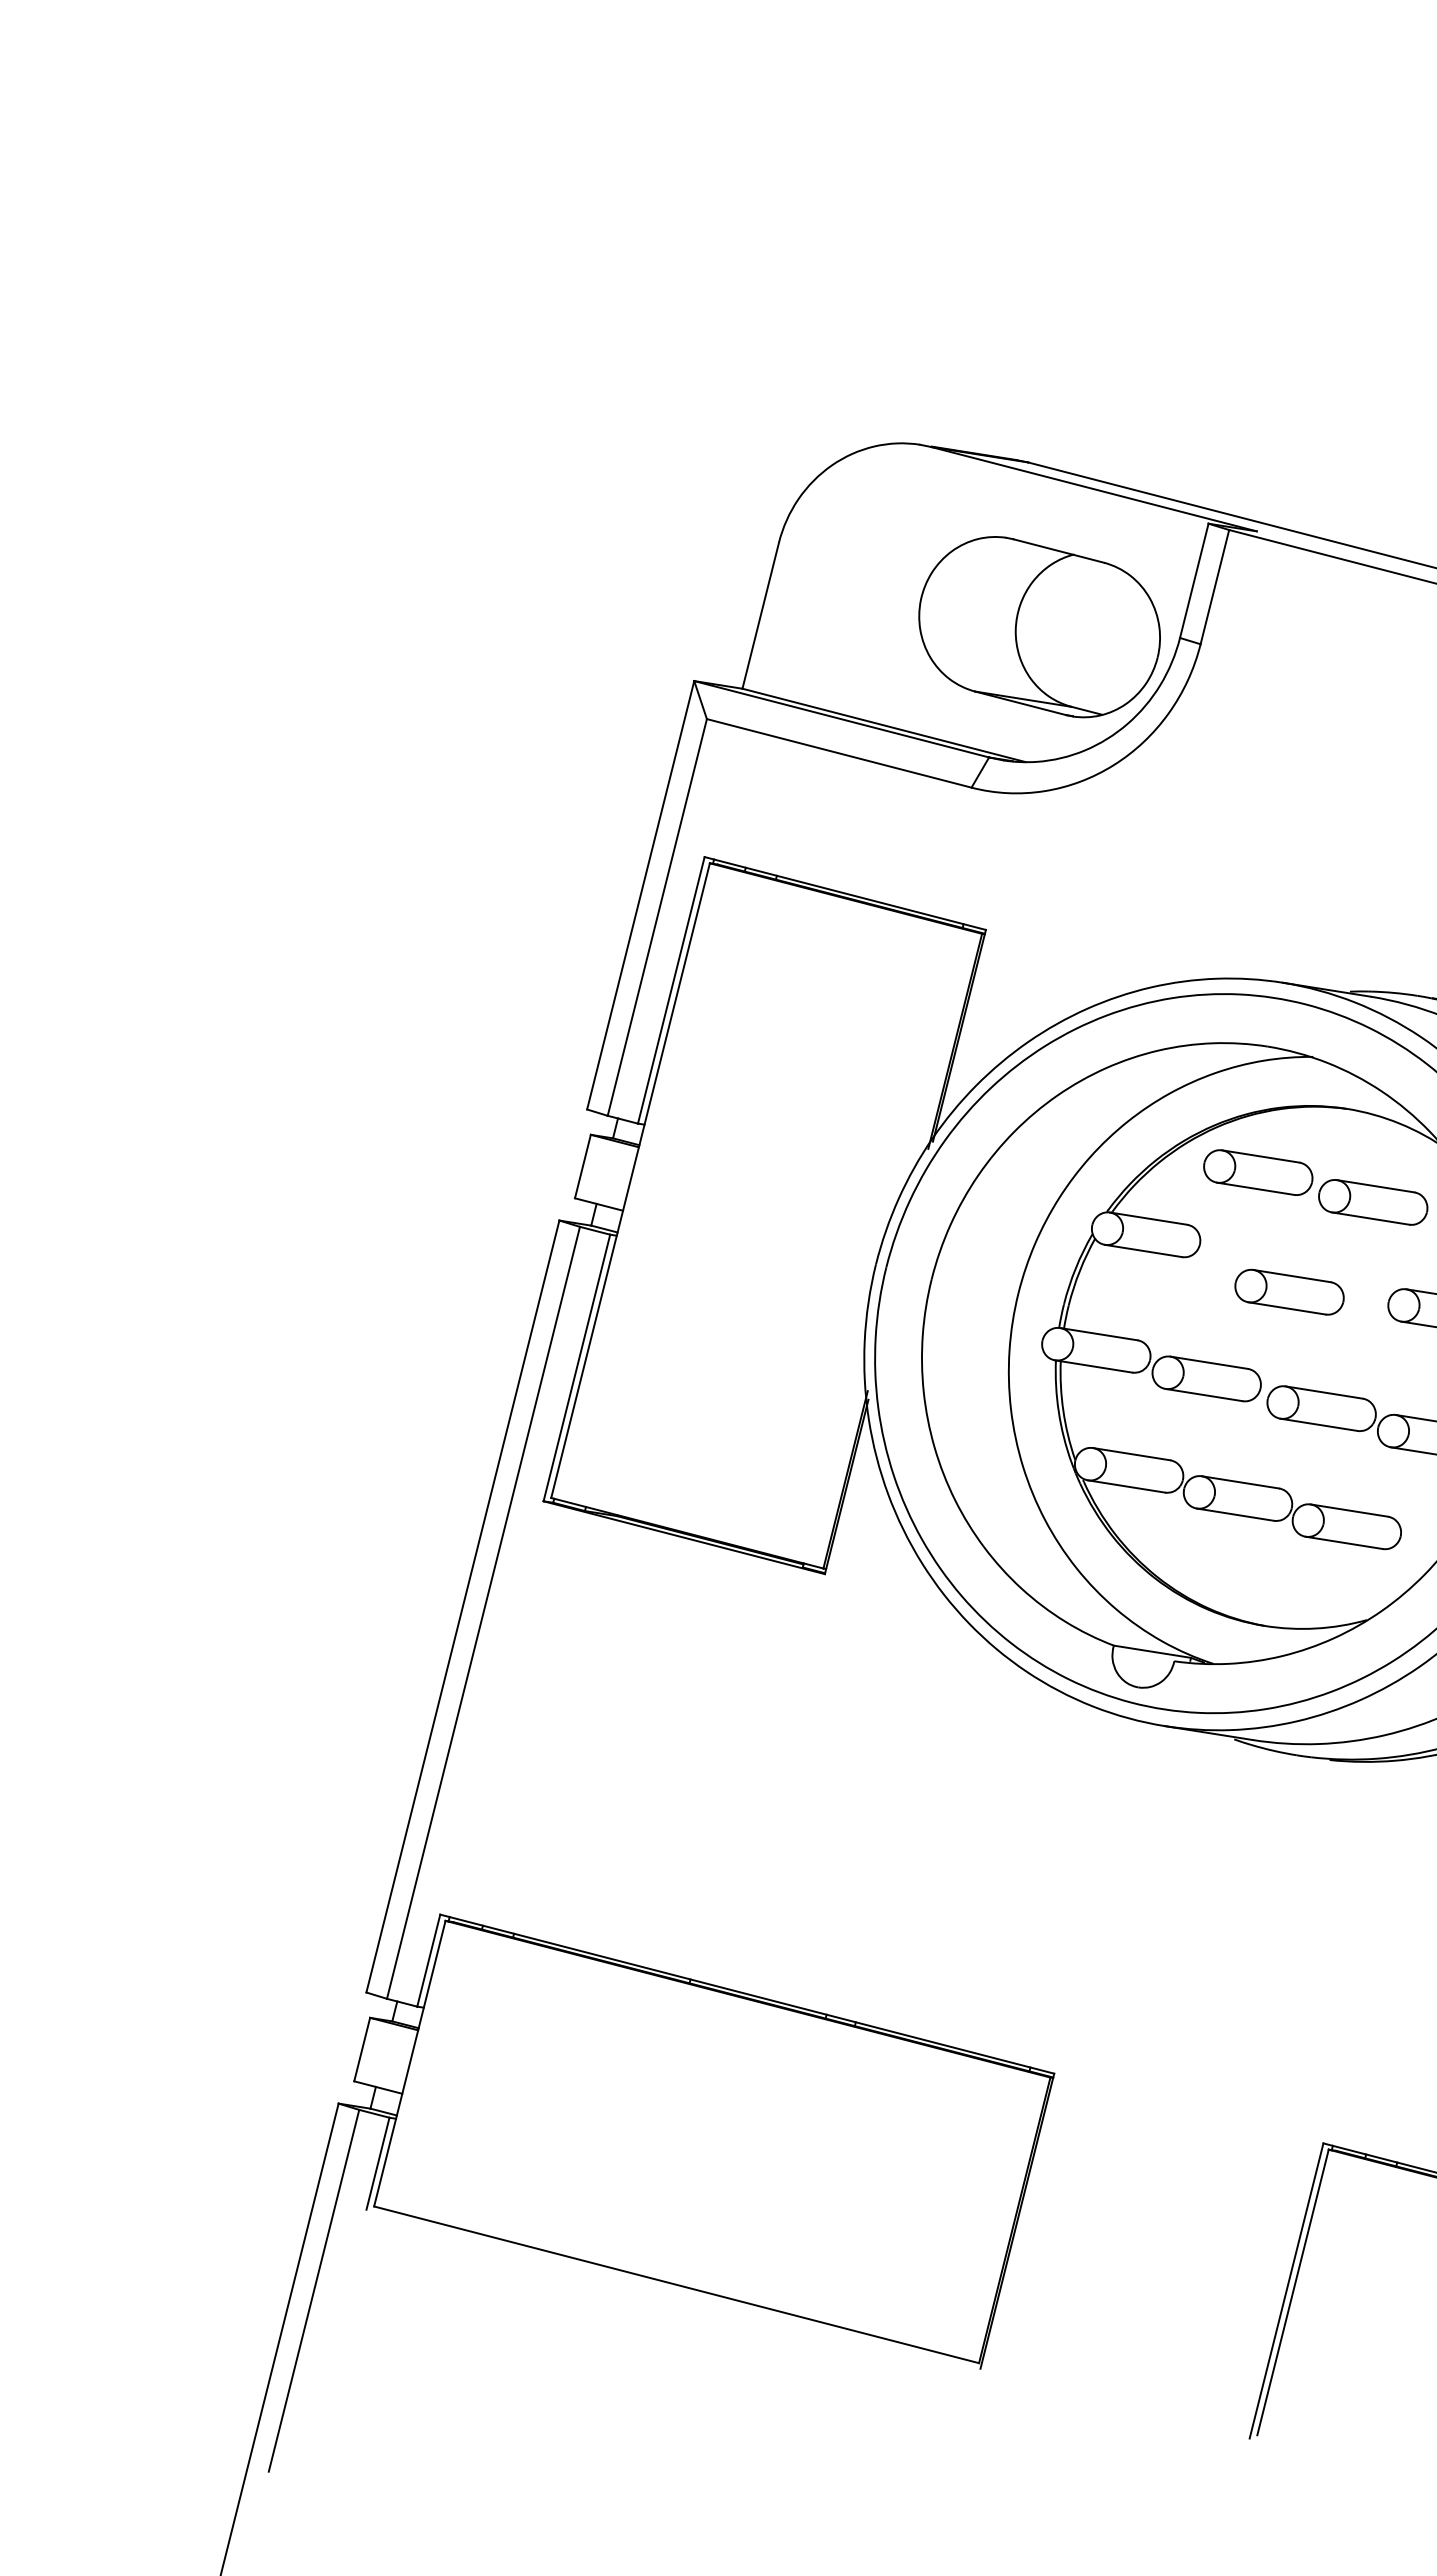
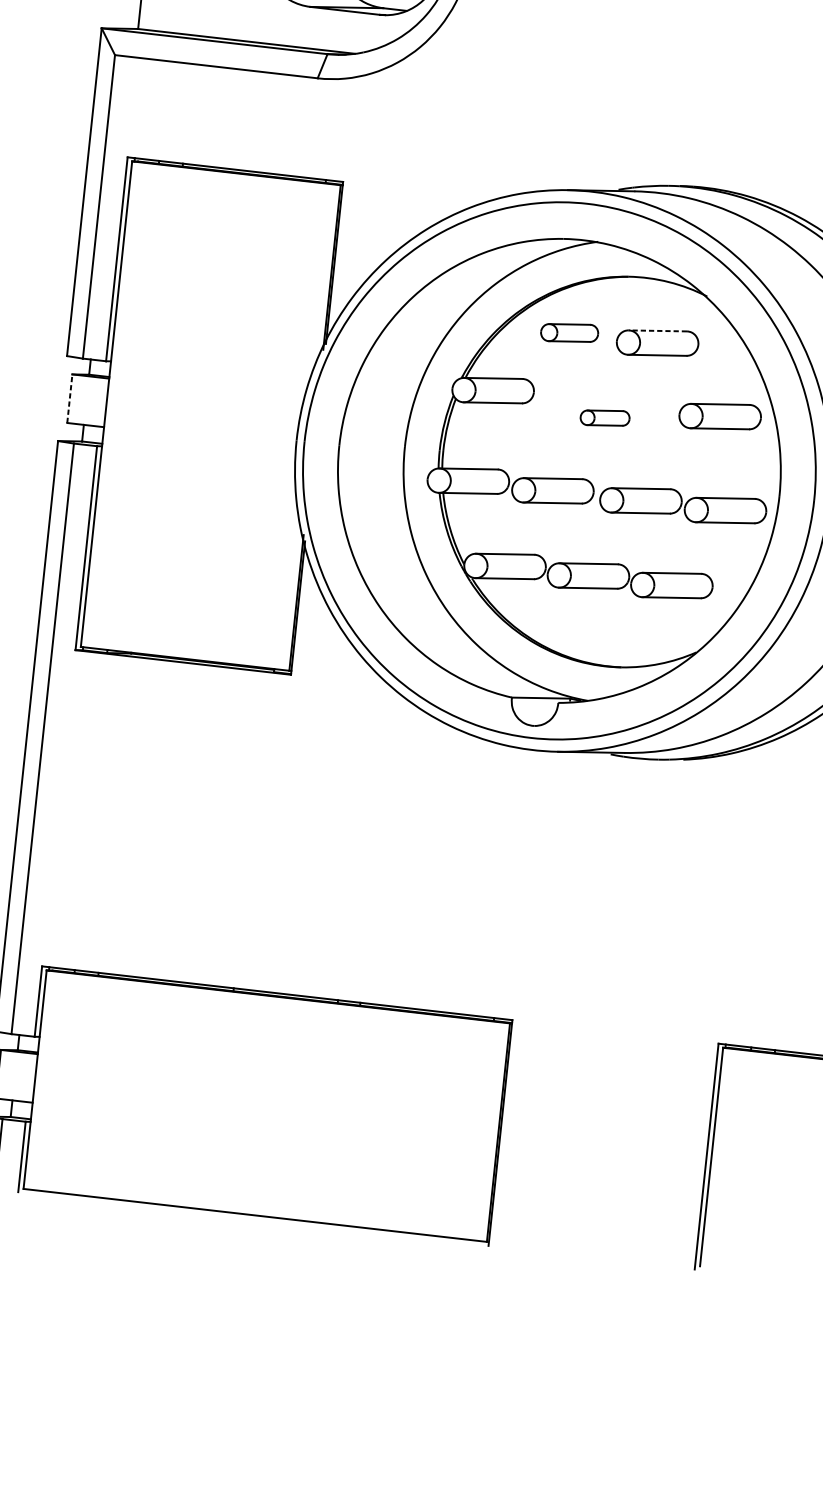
line: (582, 1166) -> (69, 398), solid -> dashed
part: (1258, 1172) -> (569, 332), size x0.7
line: (1375, 1186) -> (657, 331), solid -> dashed
part: (1289, 1291) -> (605, 417), size x0.6

